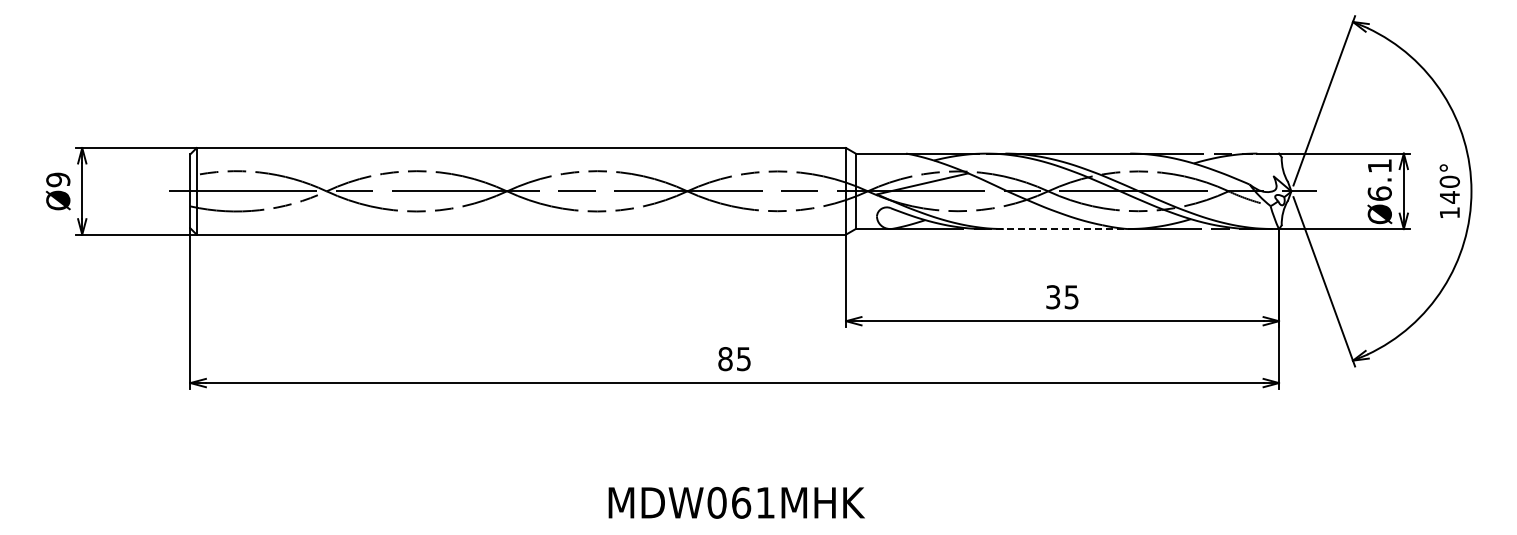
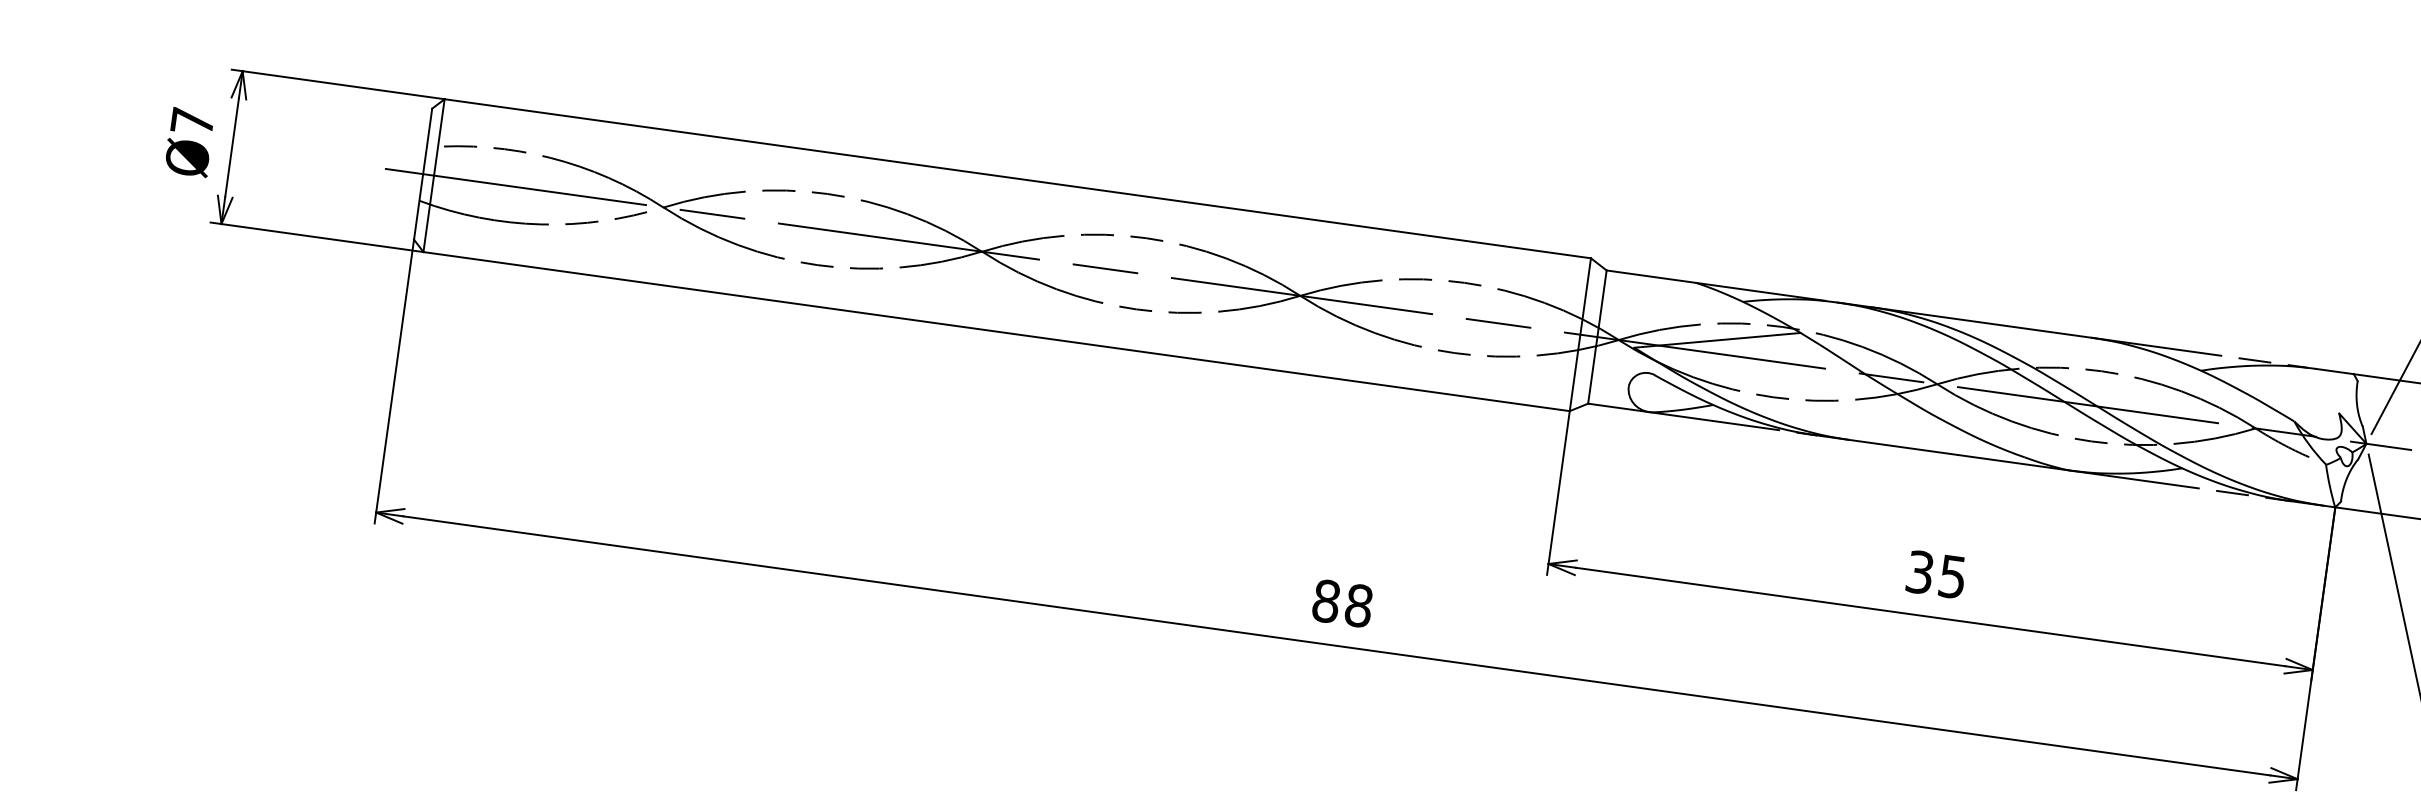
text: (58, 179) -> (193, 120), Ø9 -> Ø7
line: (1057, 229) -> (1944, 453), dashed -> solid
text: (743, 359) -> (1358, 606), 85 -> 88

